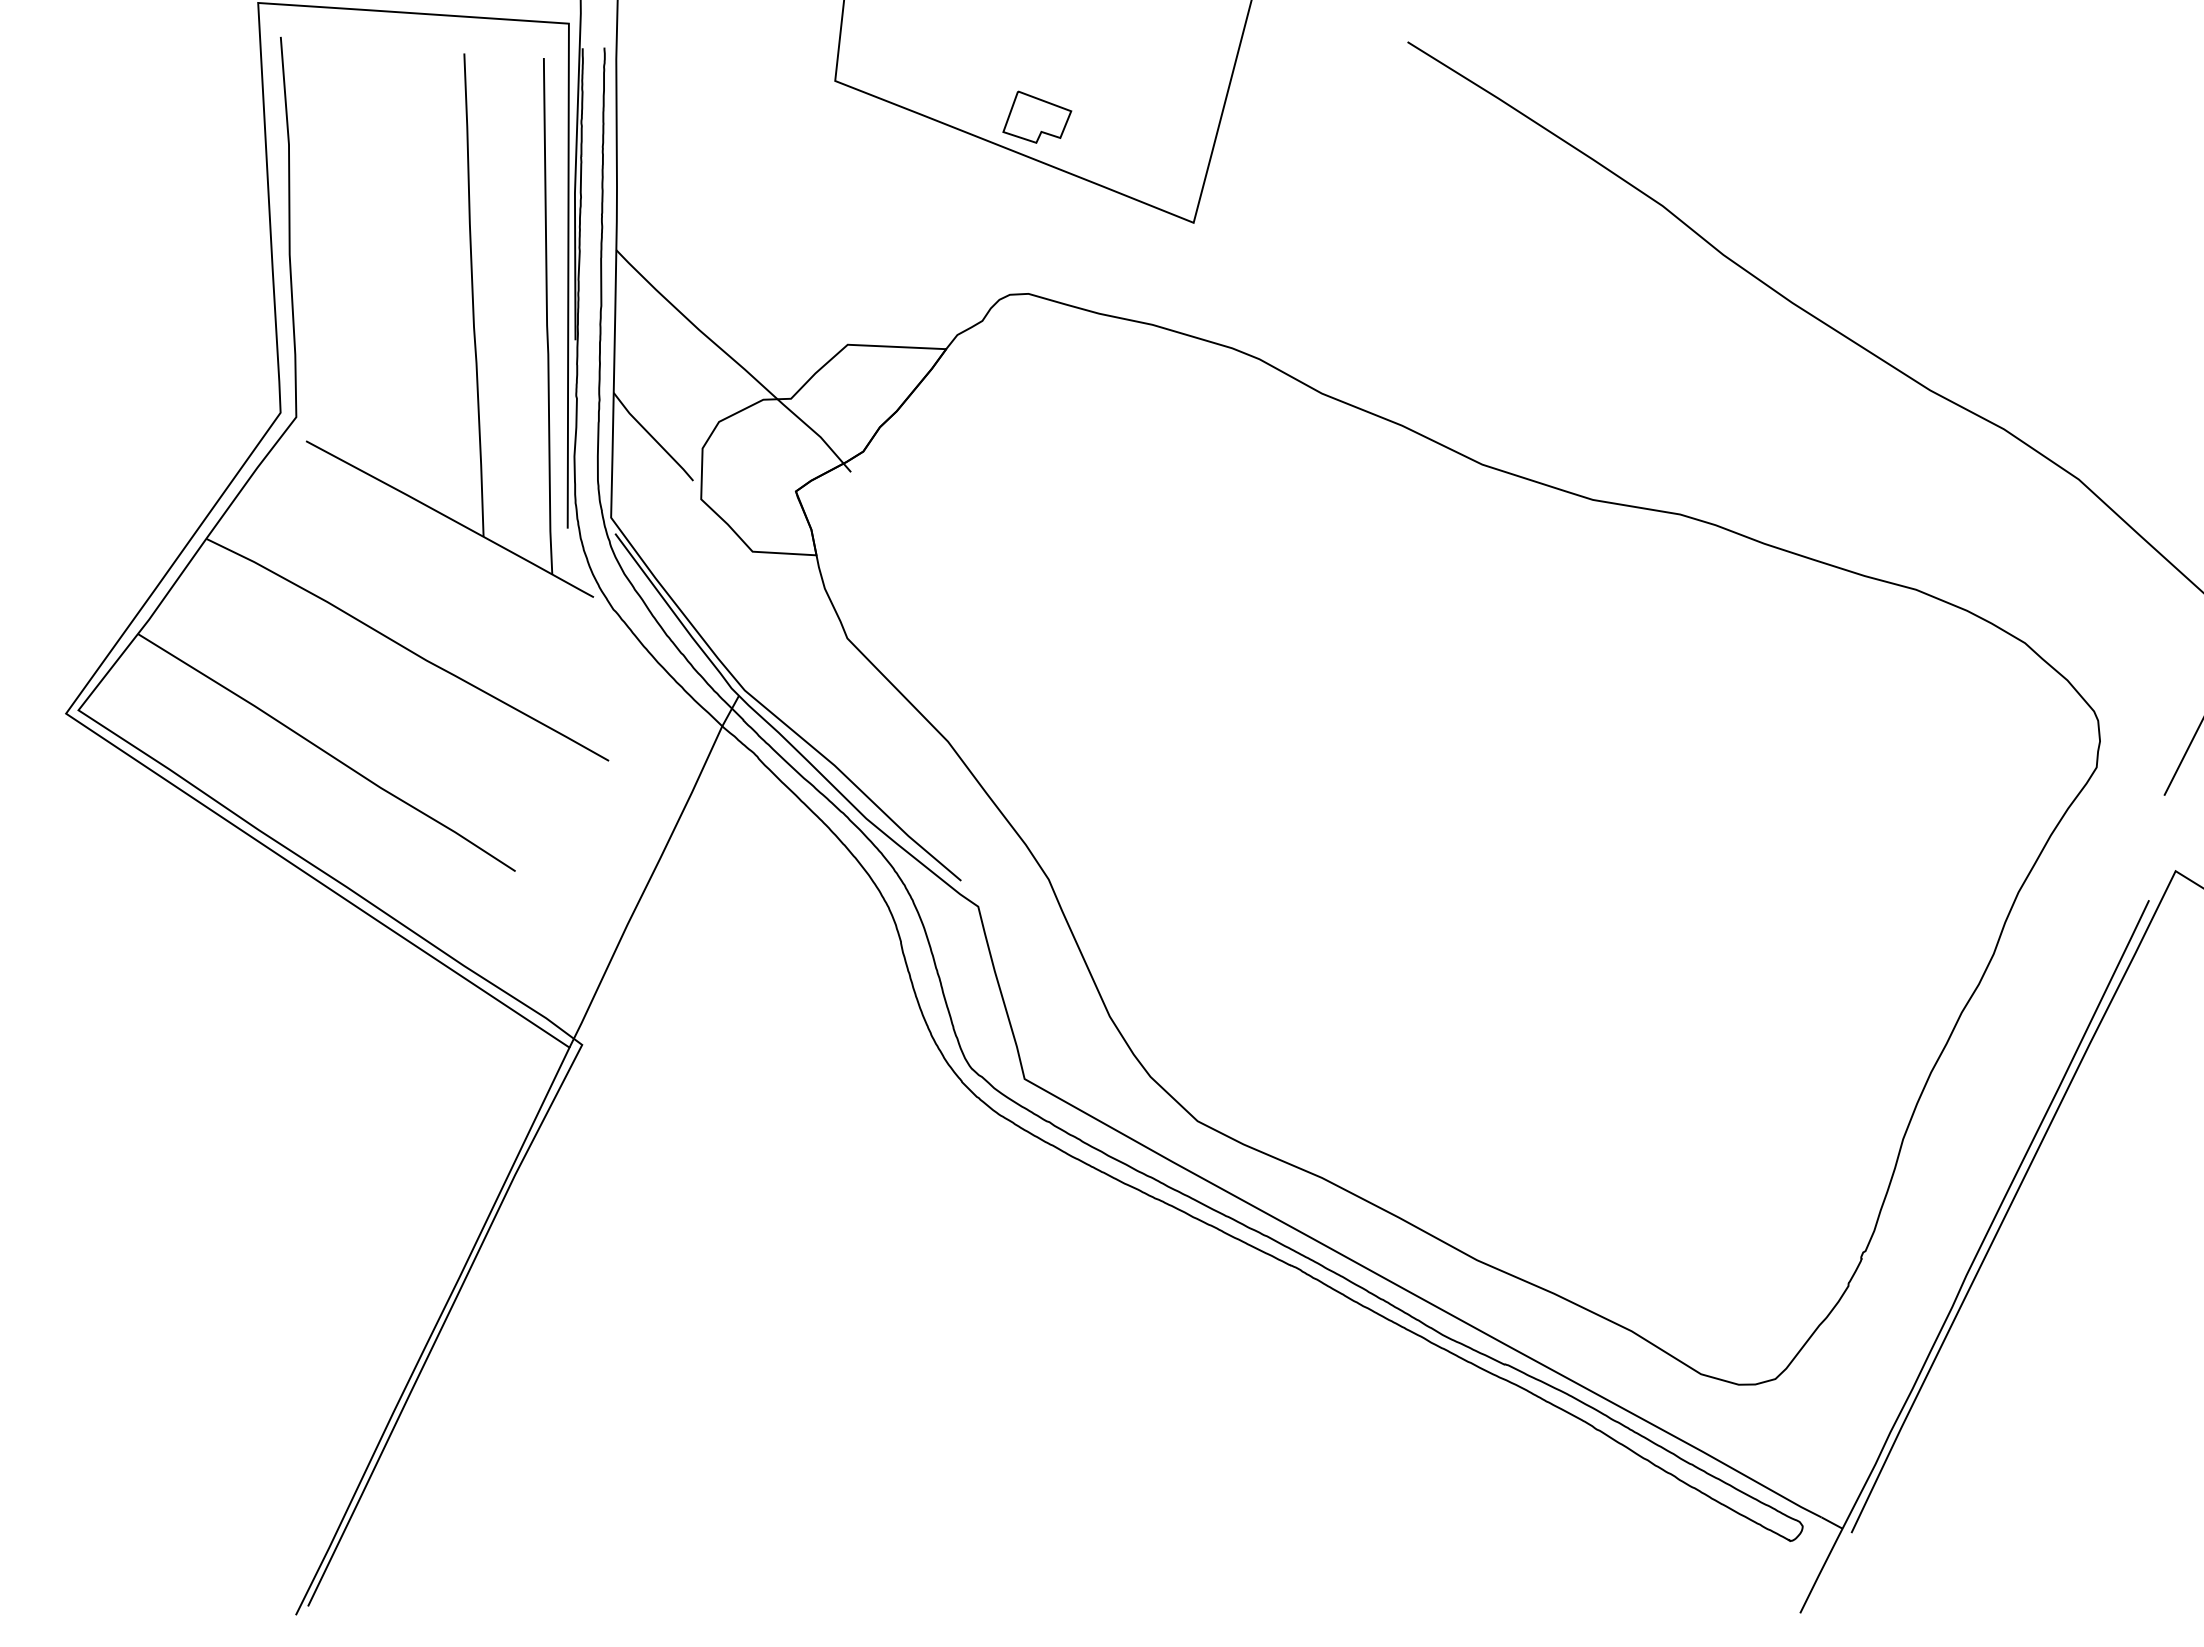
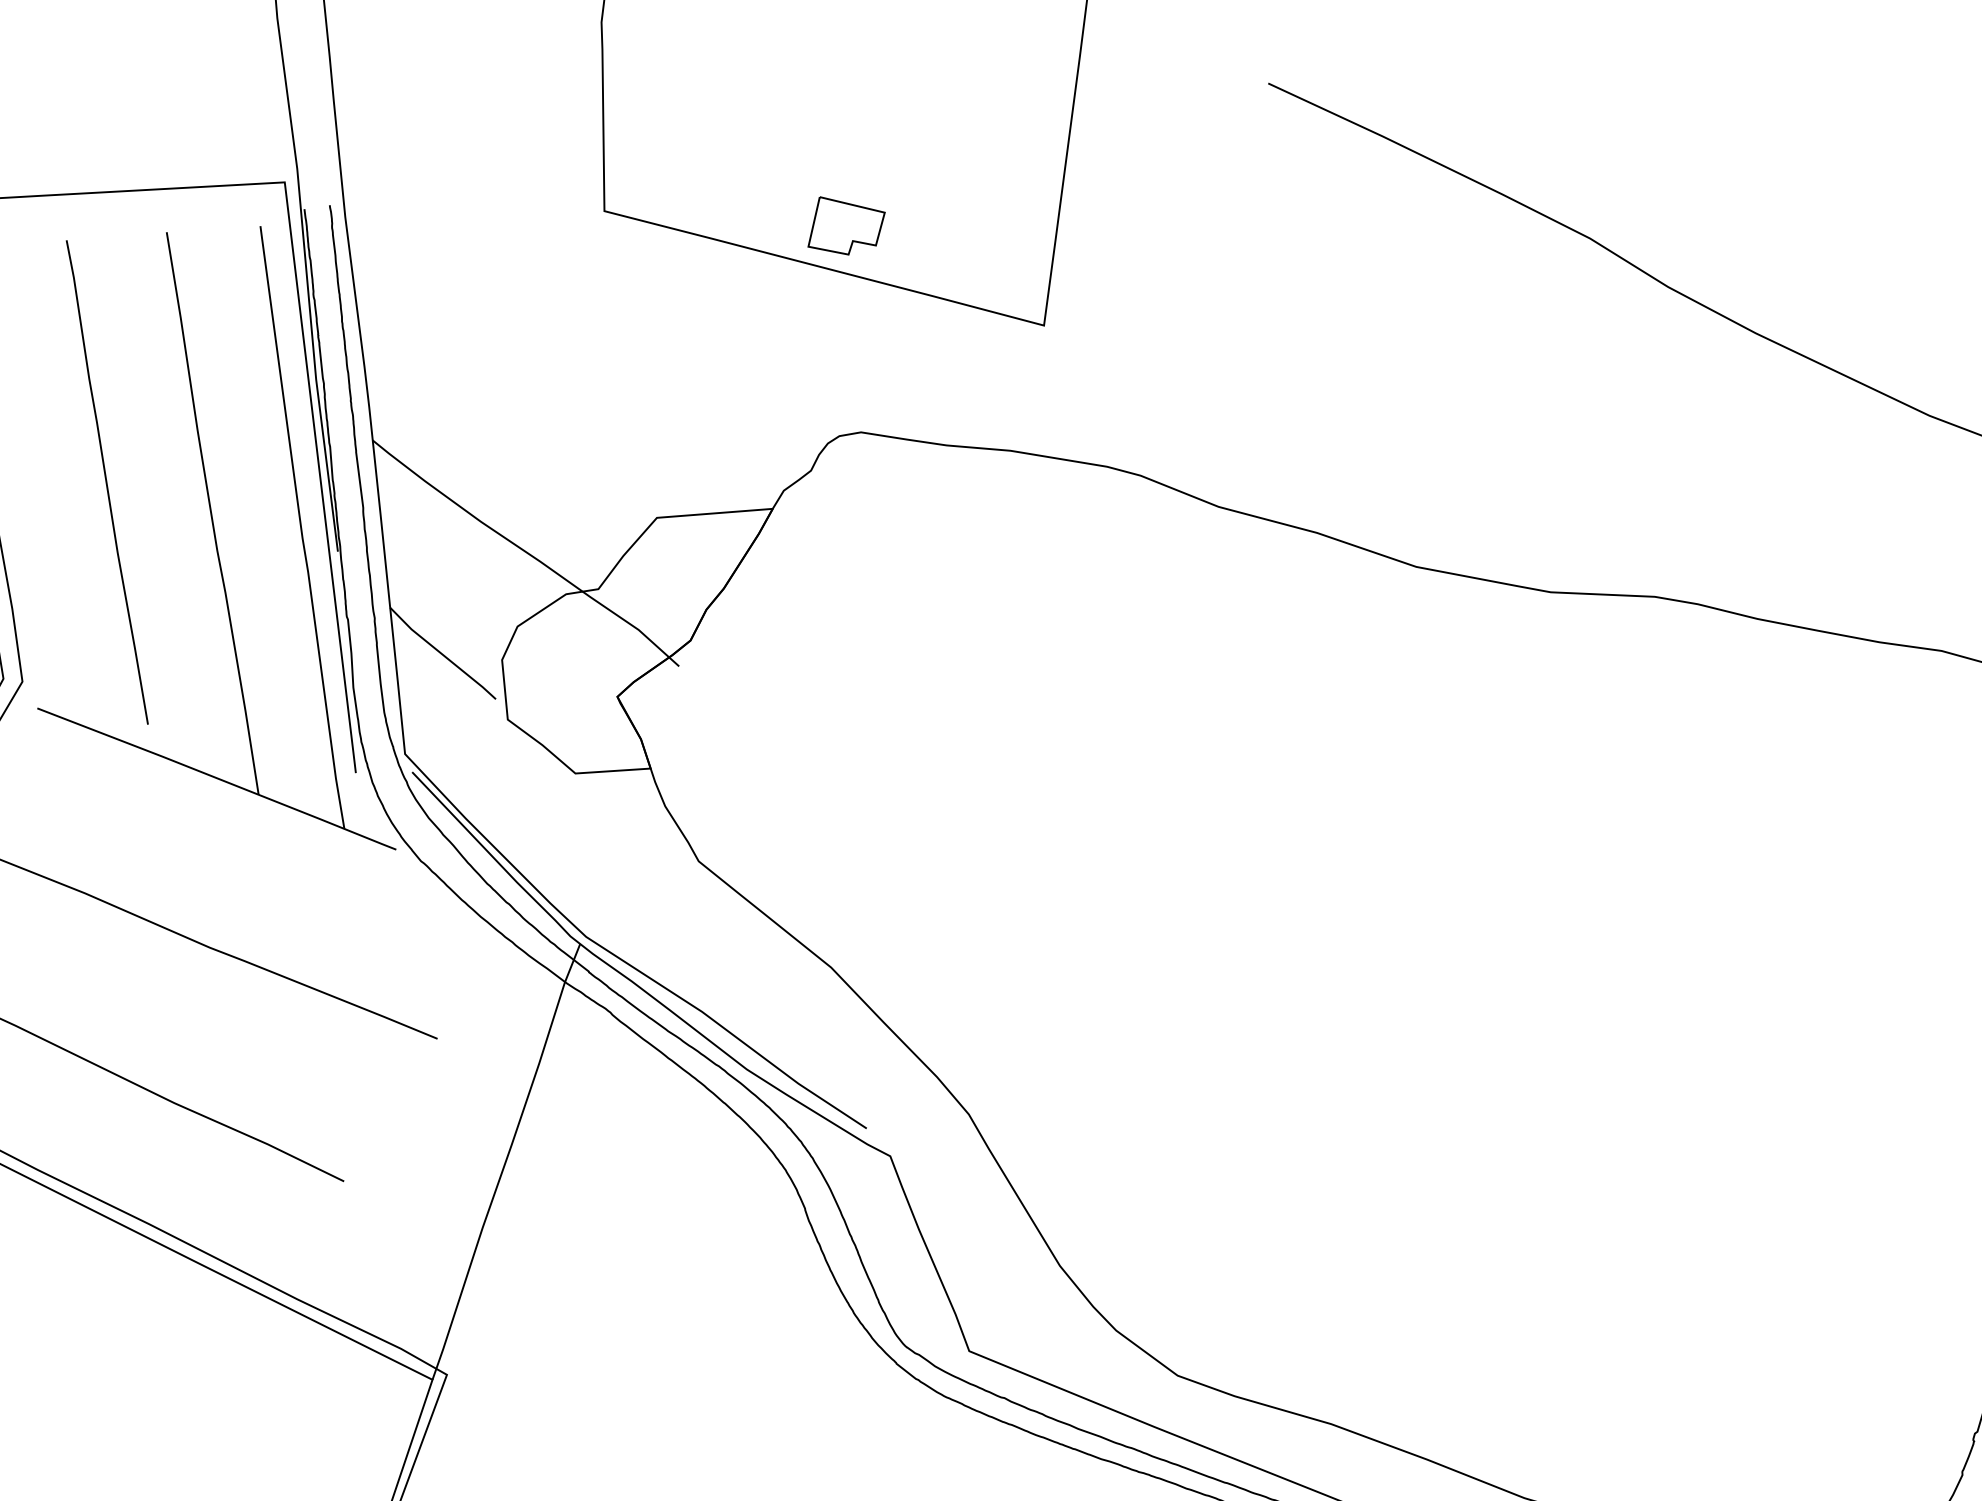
curve: (388, 258) -> (107, 482), added

